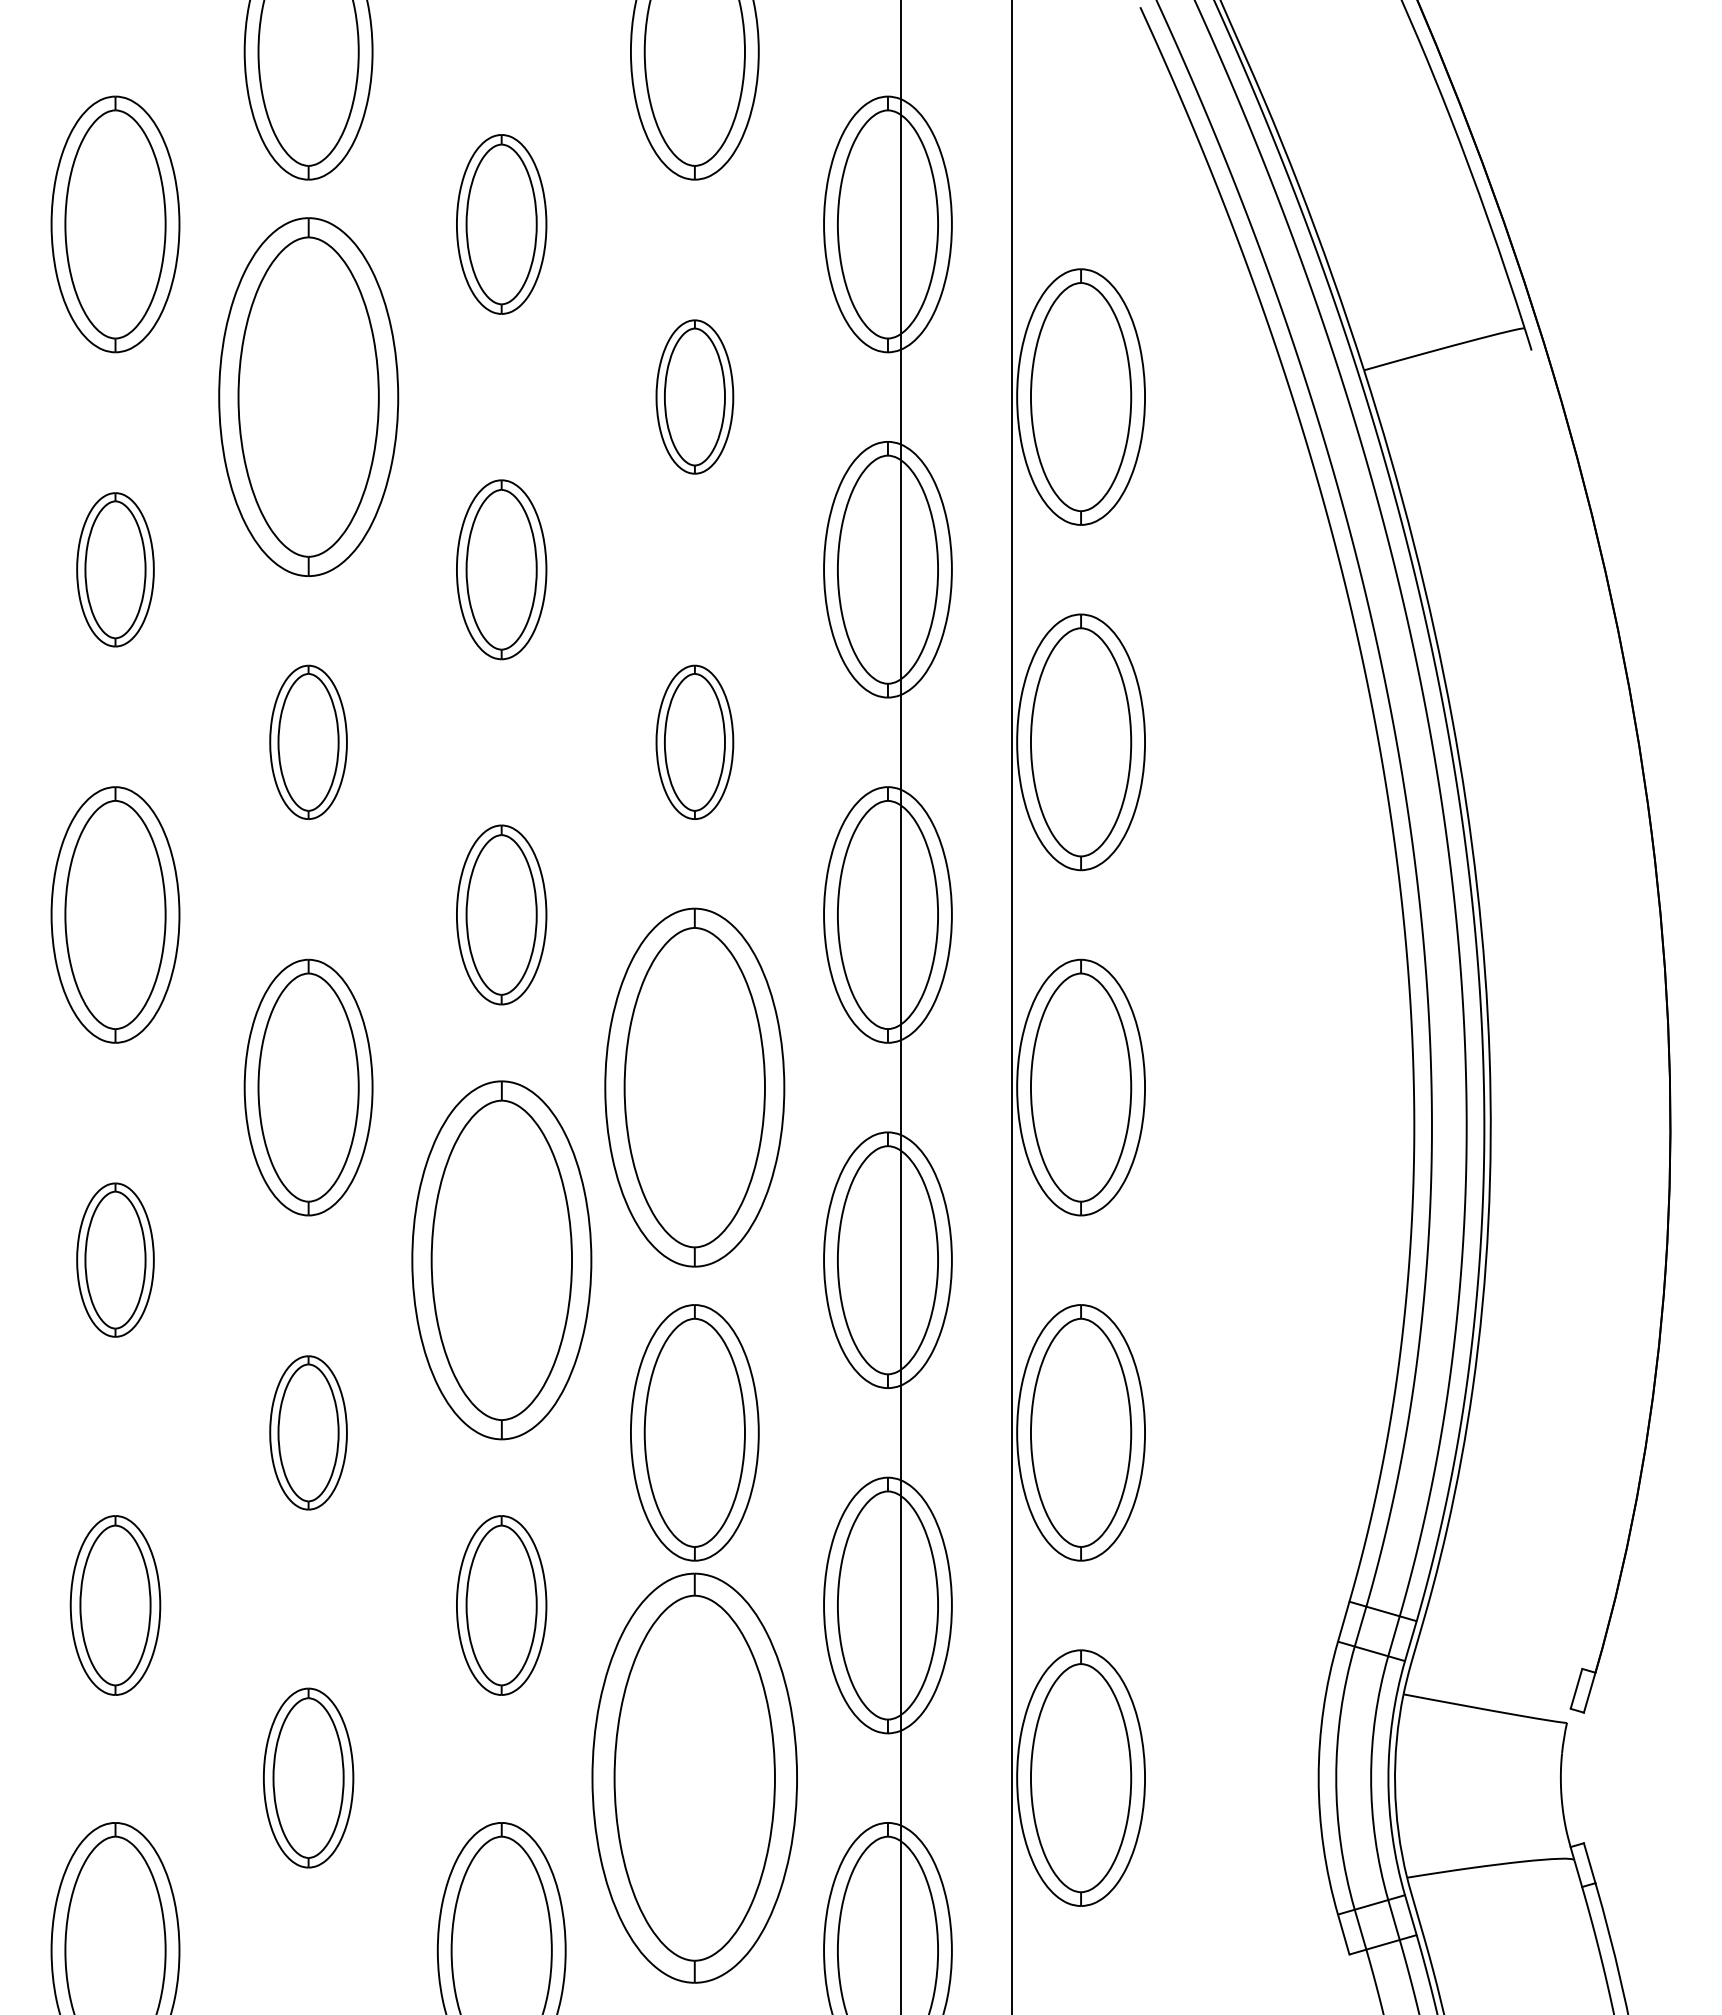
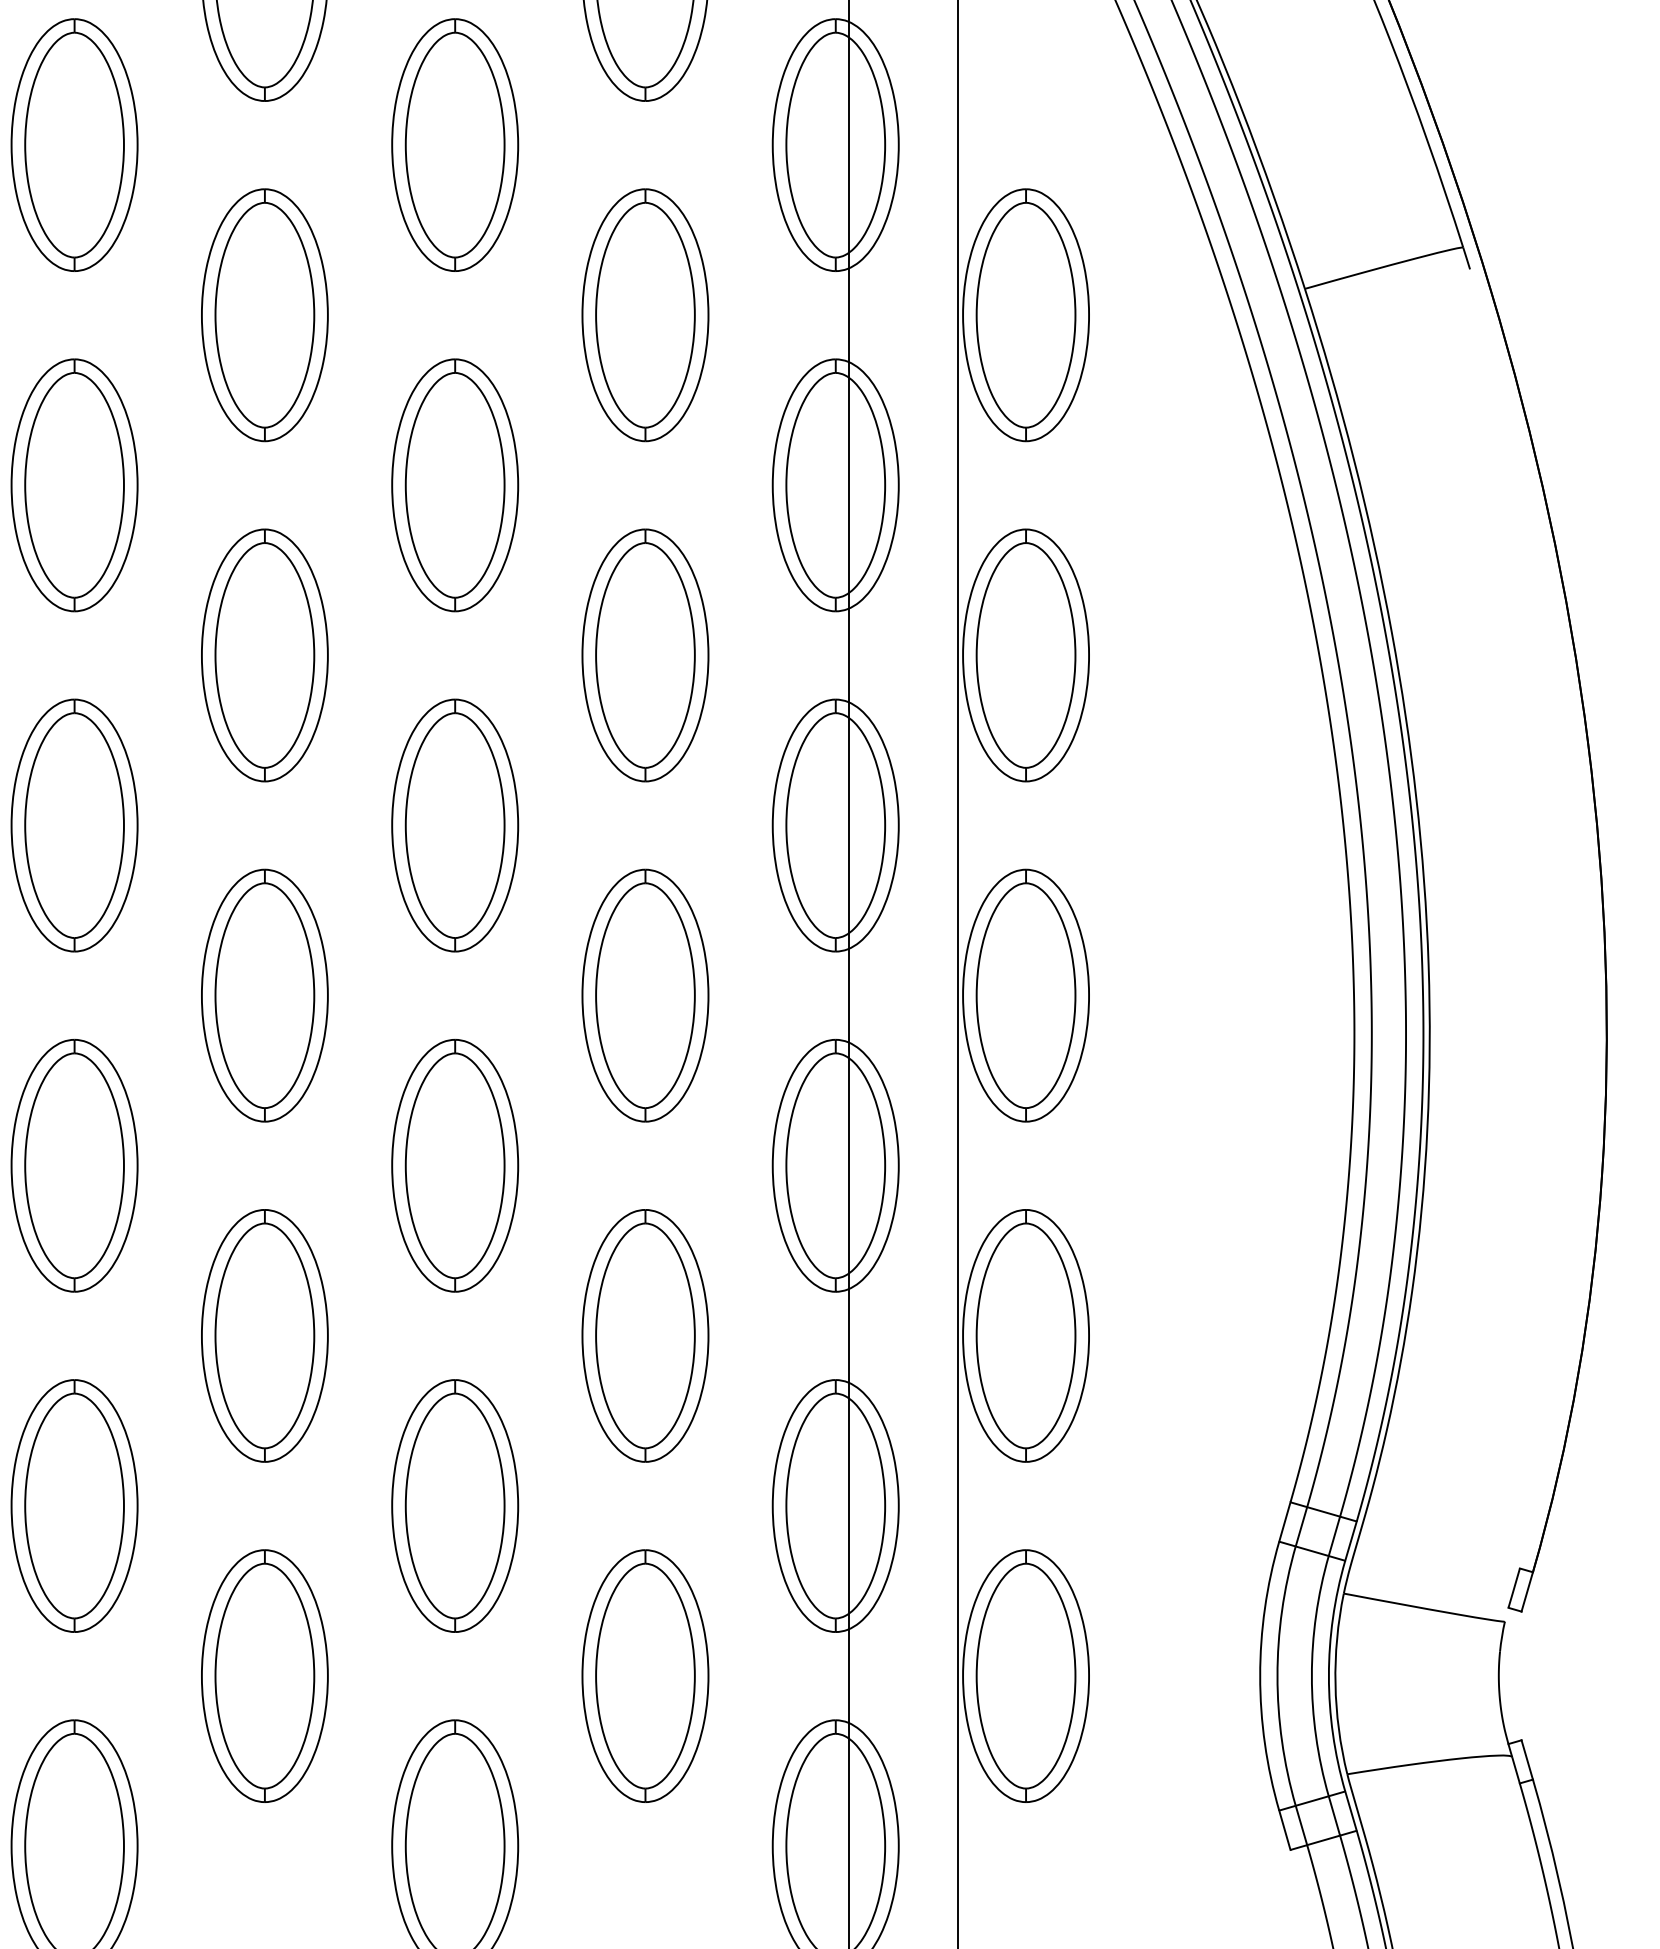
part: (501, 224) -> (454, 145), size x1.43
part: (308, 396) -> (264, 314), size x0.71
part: (694, 396) -> (645, 314), size x1.67
part: (115, 569) -> (74, 485), size x1.67
part: (501, 569) -> (454, 485), size x1.43
part: (308, 742) -> (264, 655), size x1.67
part: (694, 742) -> (645, 655), size x1.67
part: (501, 914) -> (454, 825), size x1.43
part: (694, 1087) -> (645, 995), size x0.71
part: (115, 1259) -> (74, 1165), size x1.67
part: (501, 1259) -> (454, 1165), size x0.71
part: (308, 1432) -> (264, 1335), size x1.67
part: (115, 1605) -> (74, 1506), size x1.43
part: (501, 1605) -> (454, 1506), size x1.43
part: (308, 1777) -> (264, 1675), size x1.43
part: (694, 1777) -> (645, 1675), size x0.62

